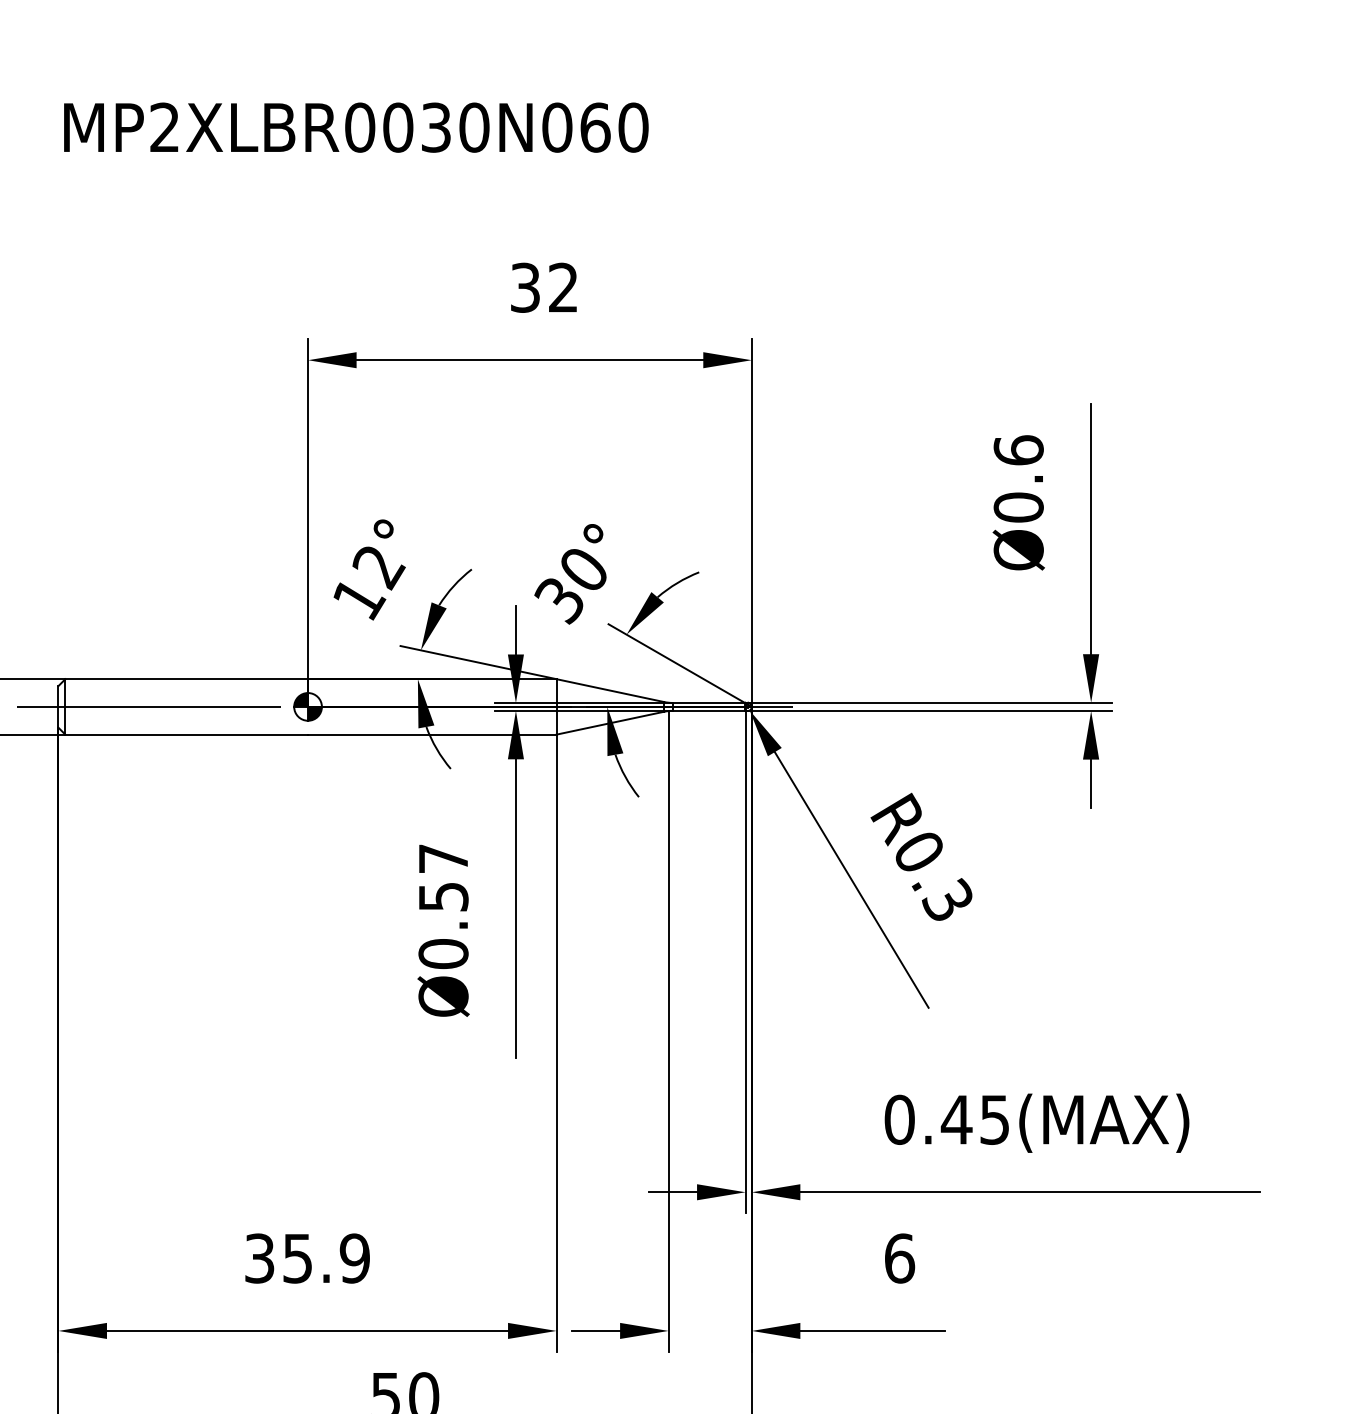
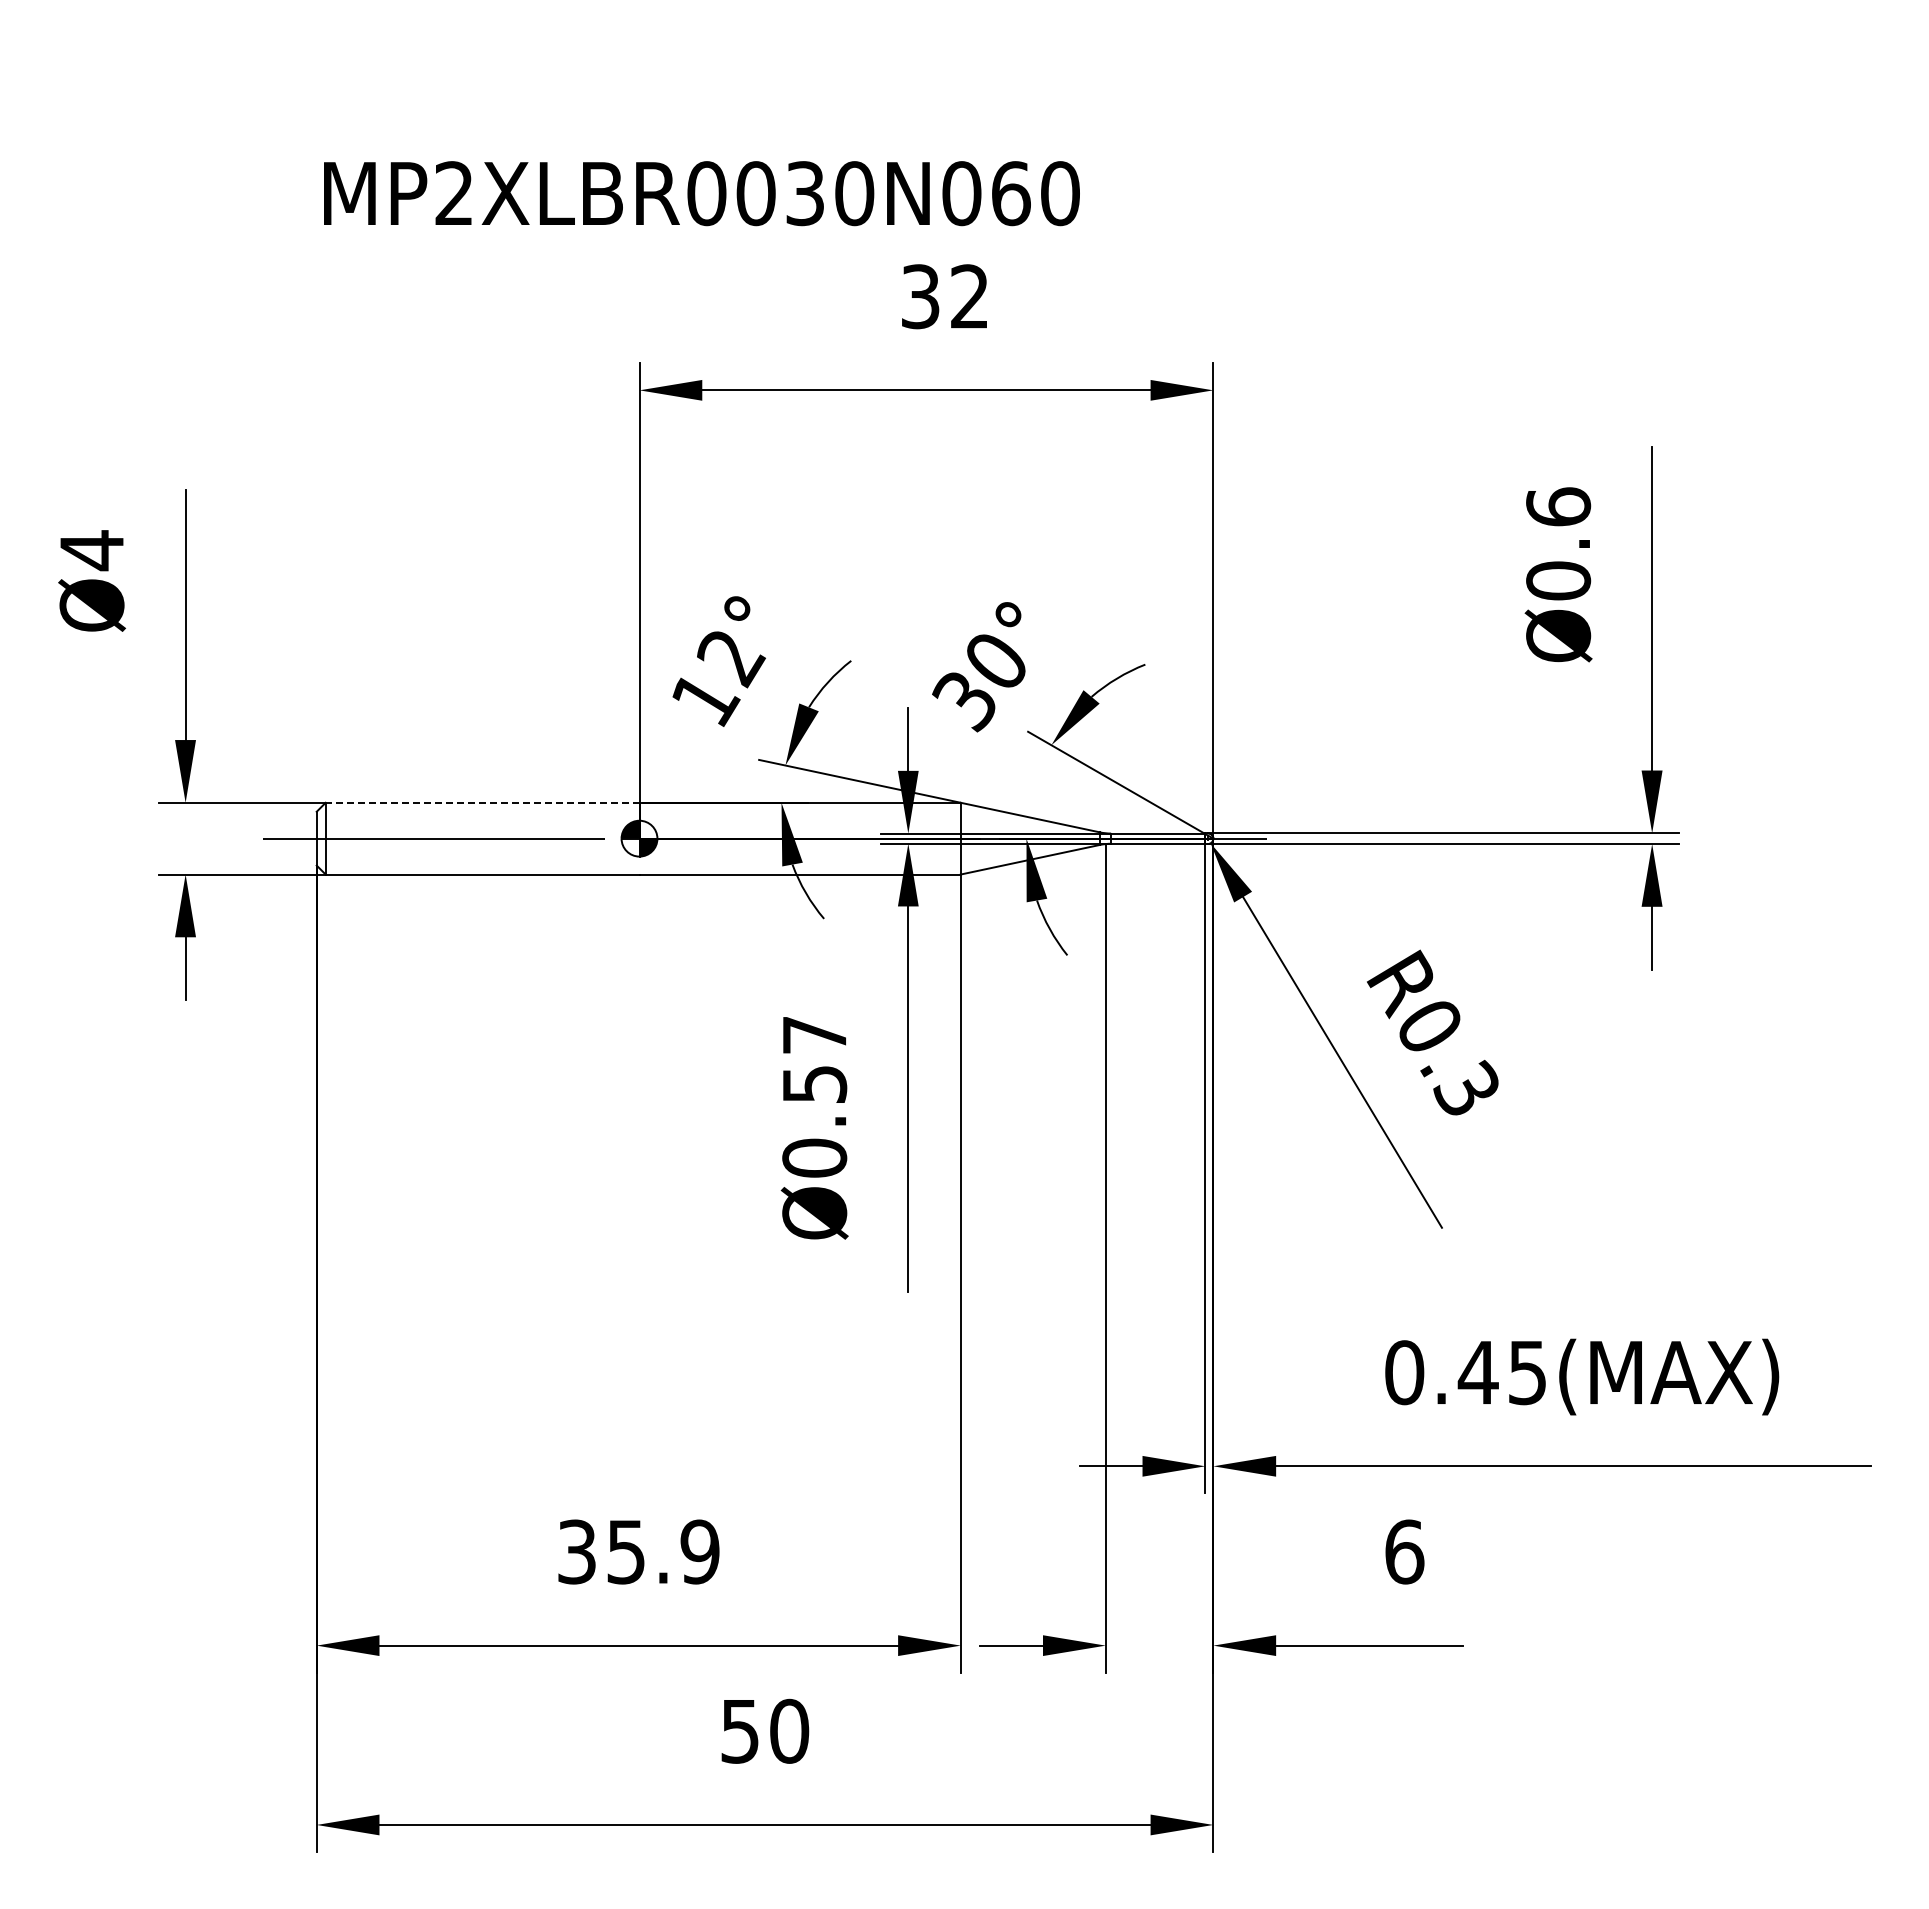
text: (356, 127) -> (701, 193), moved
line: (186, 678) -> (482, 802), solid -> dashed

